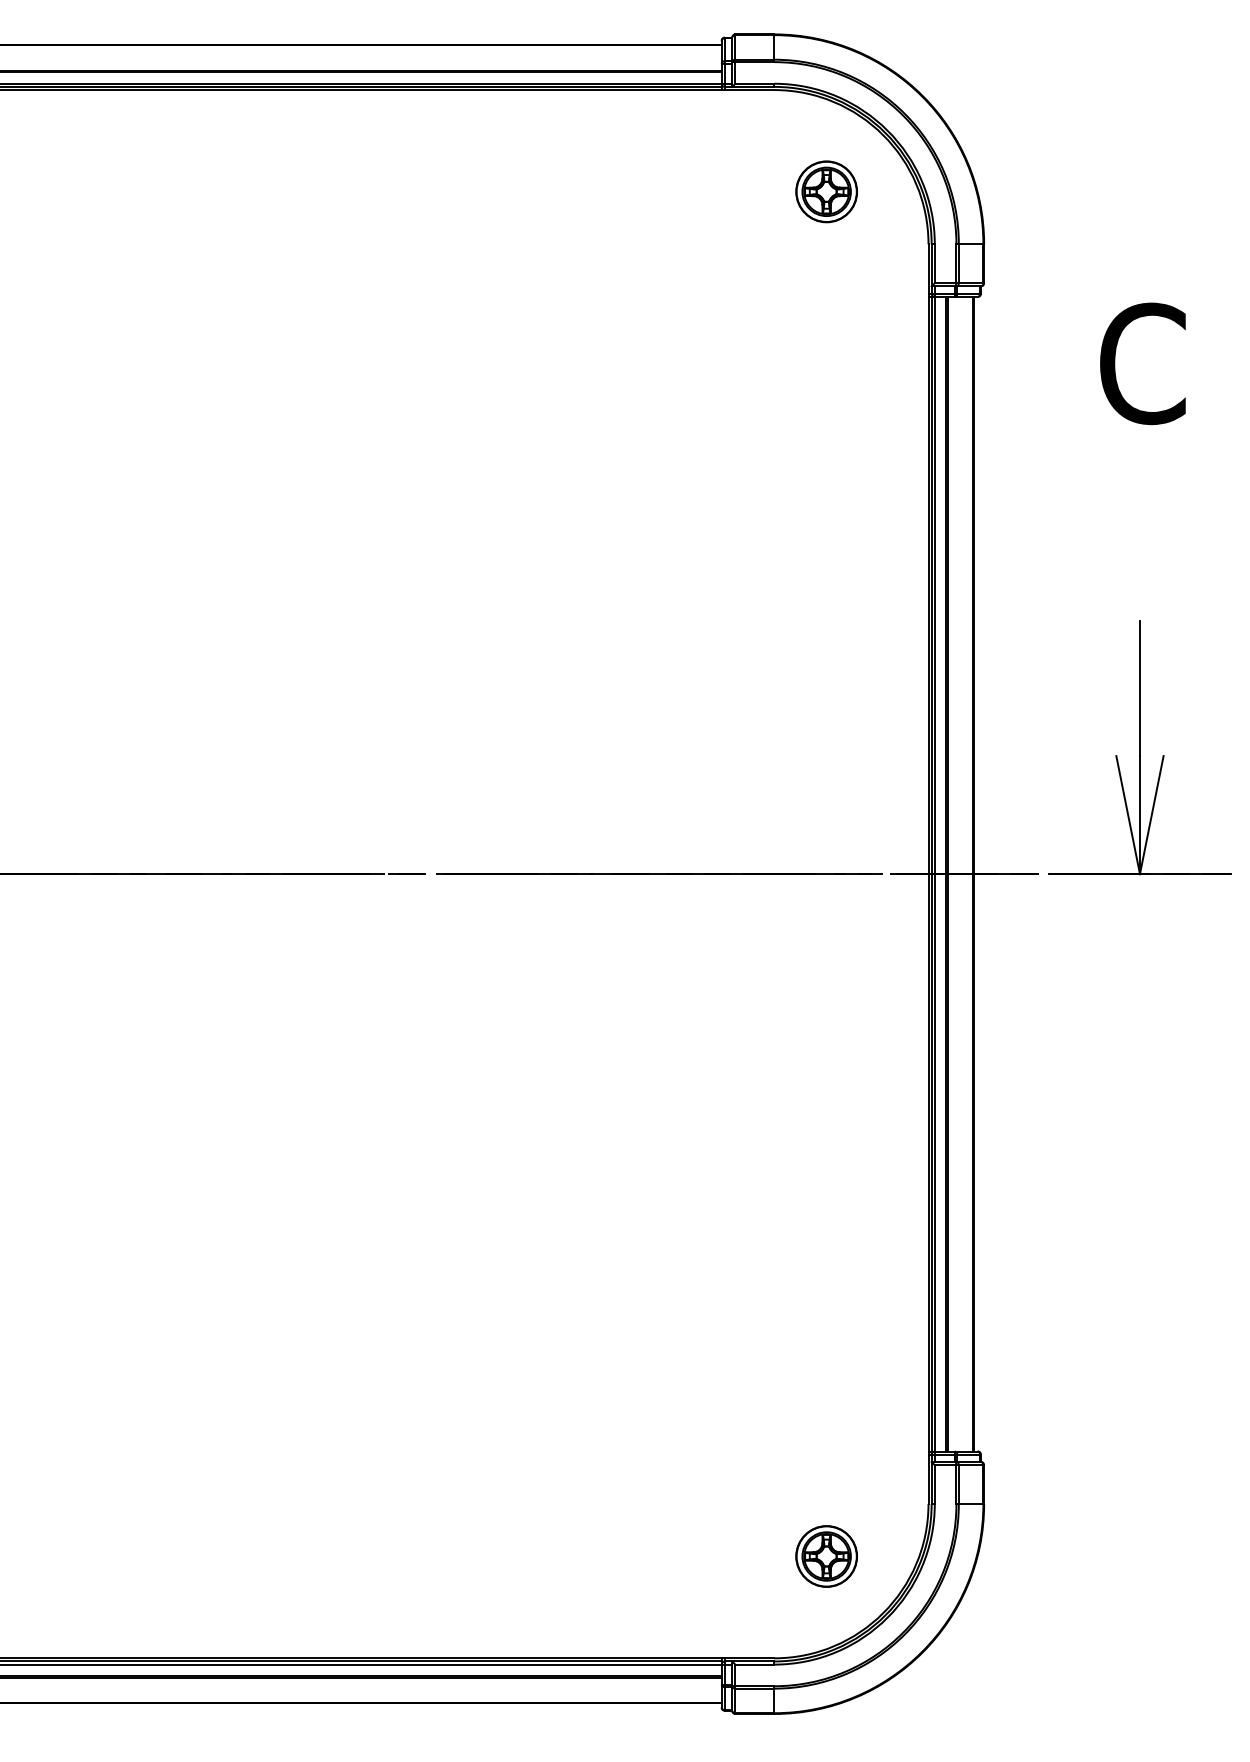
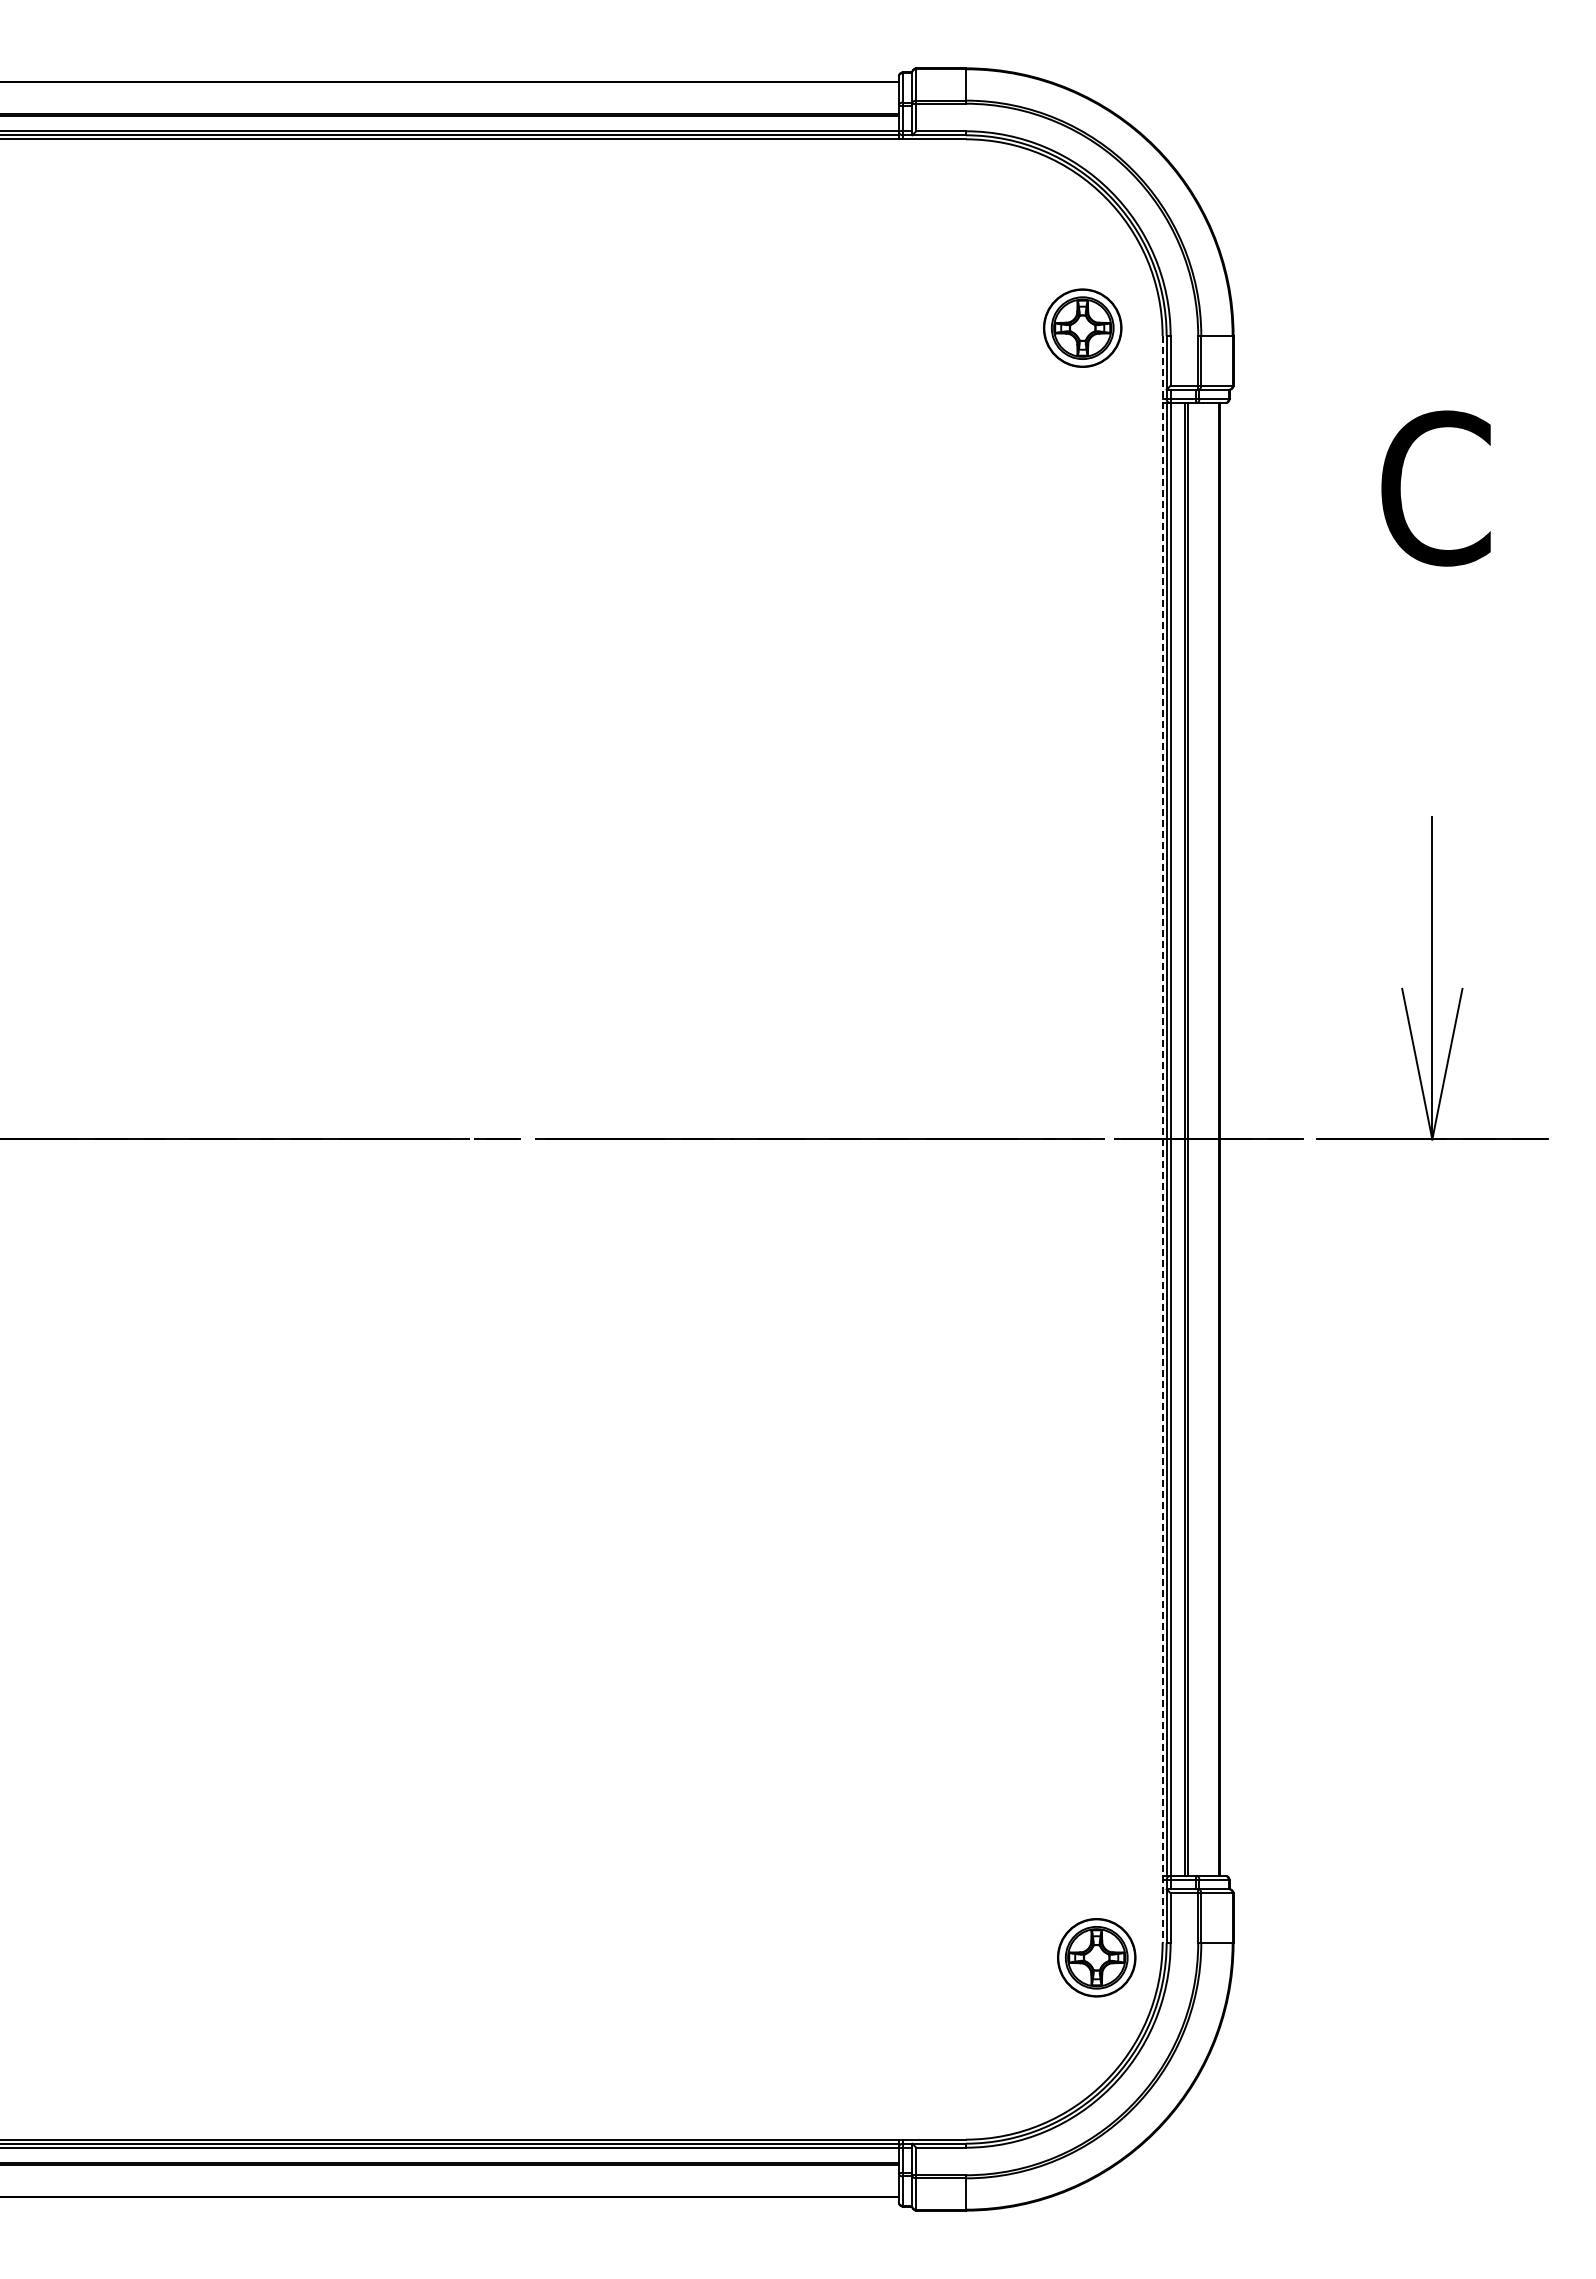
part: (826, 191) -> (1082, 327), moved
line: (928, 874) -> (1162, 1140), solid -> dashed
part: (826, 1556) -> (1096, 1957), moved

